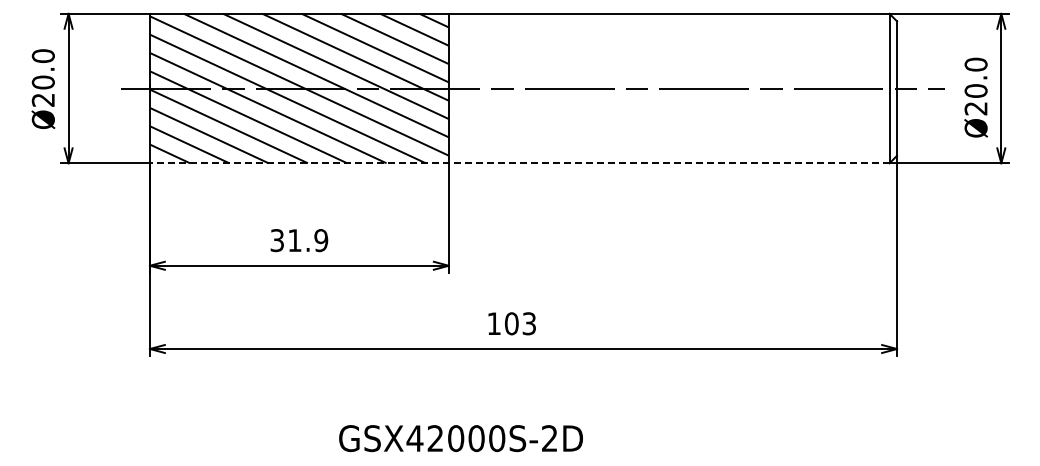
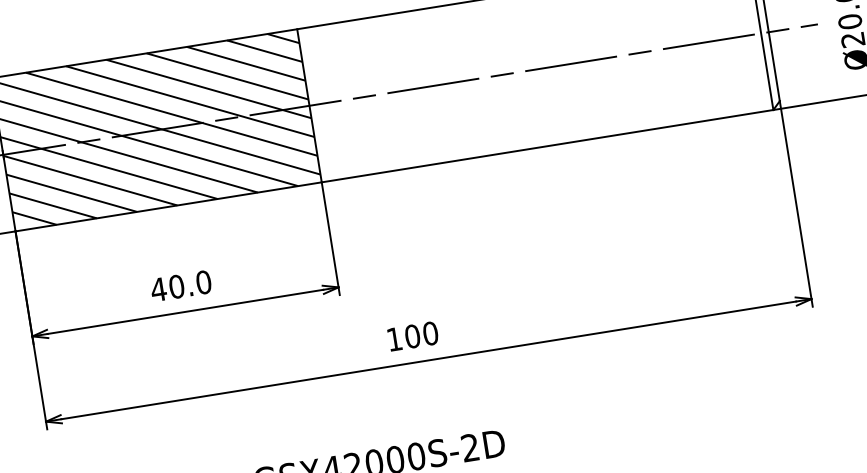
line: (519, 163) -> (394, 170), dashed -> solid
text: (299, 240) -> (181, 285), 31.9 -> 40.0
text: (529, 323) -> (430, 333), 103 -> 100

